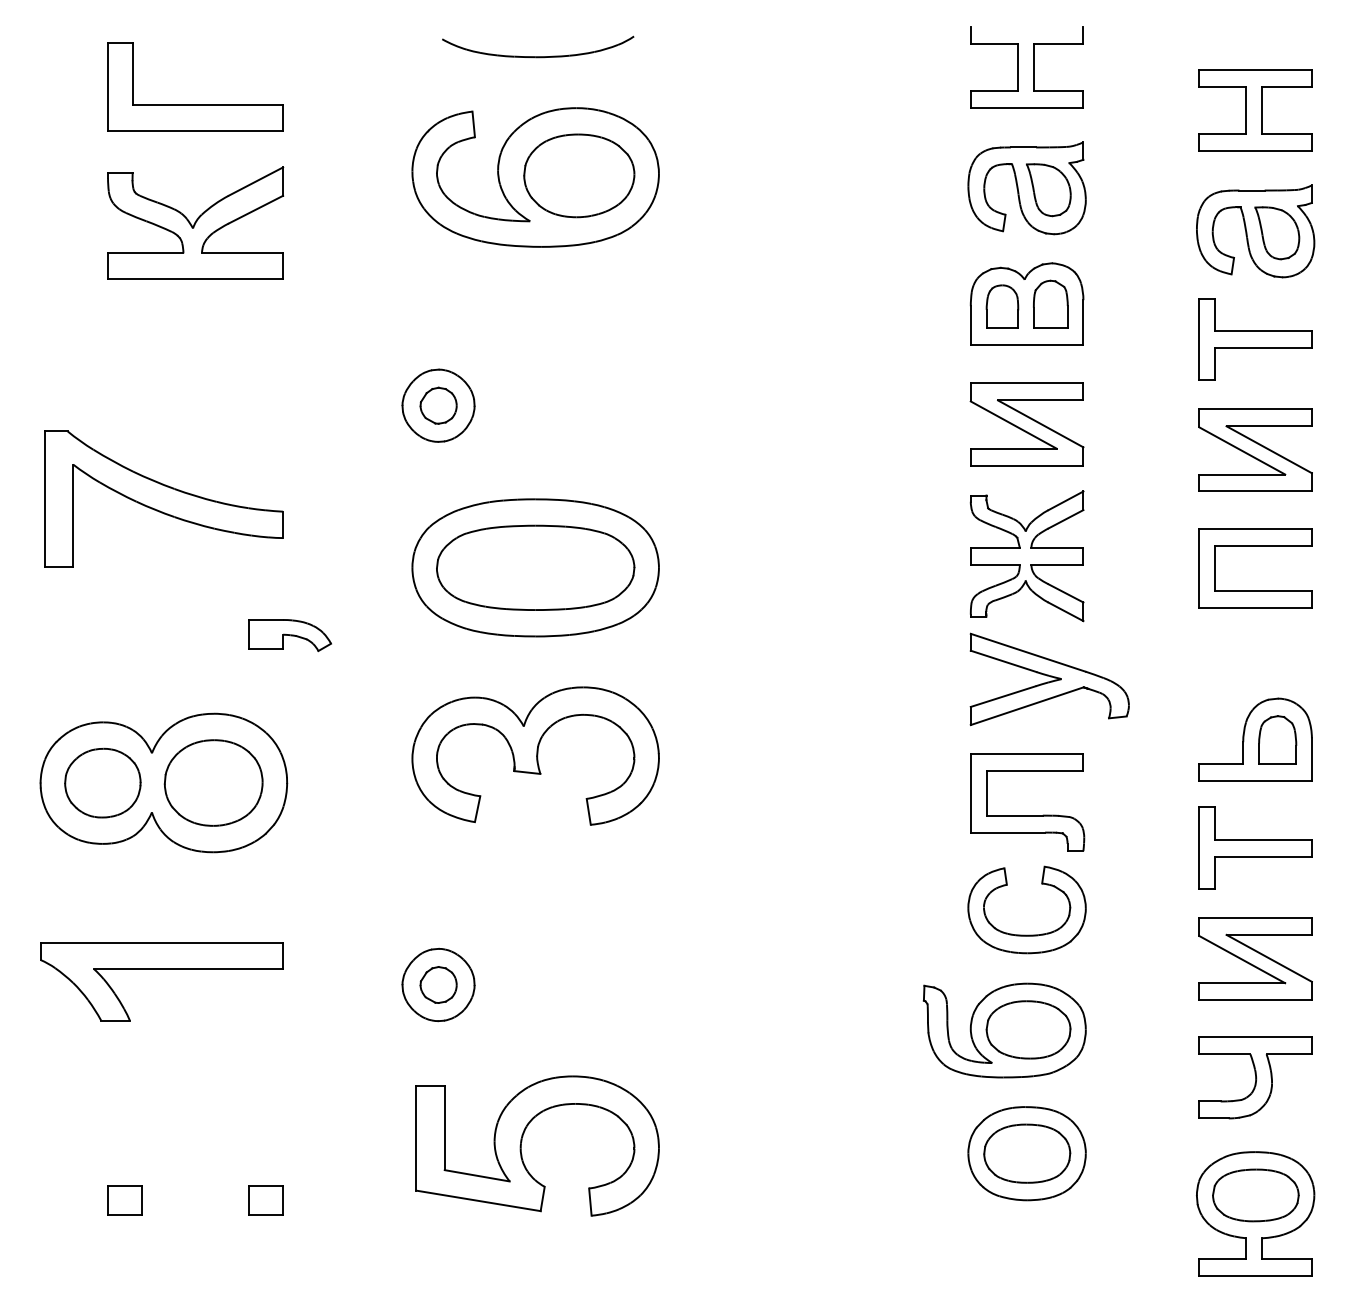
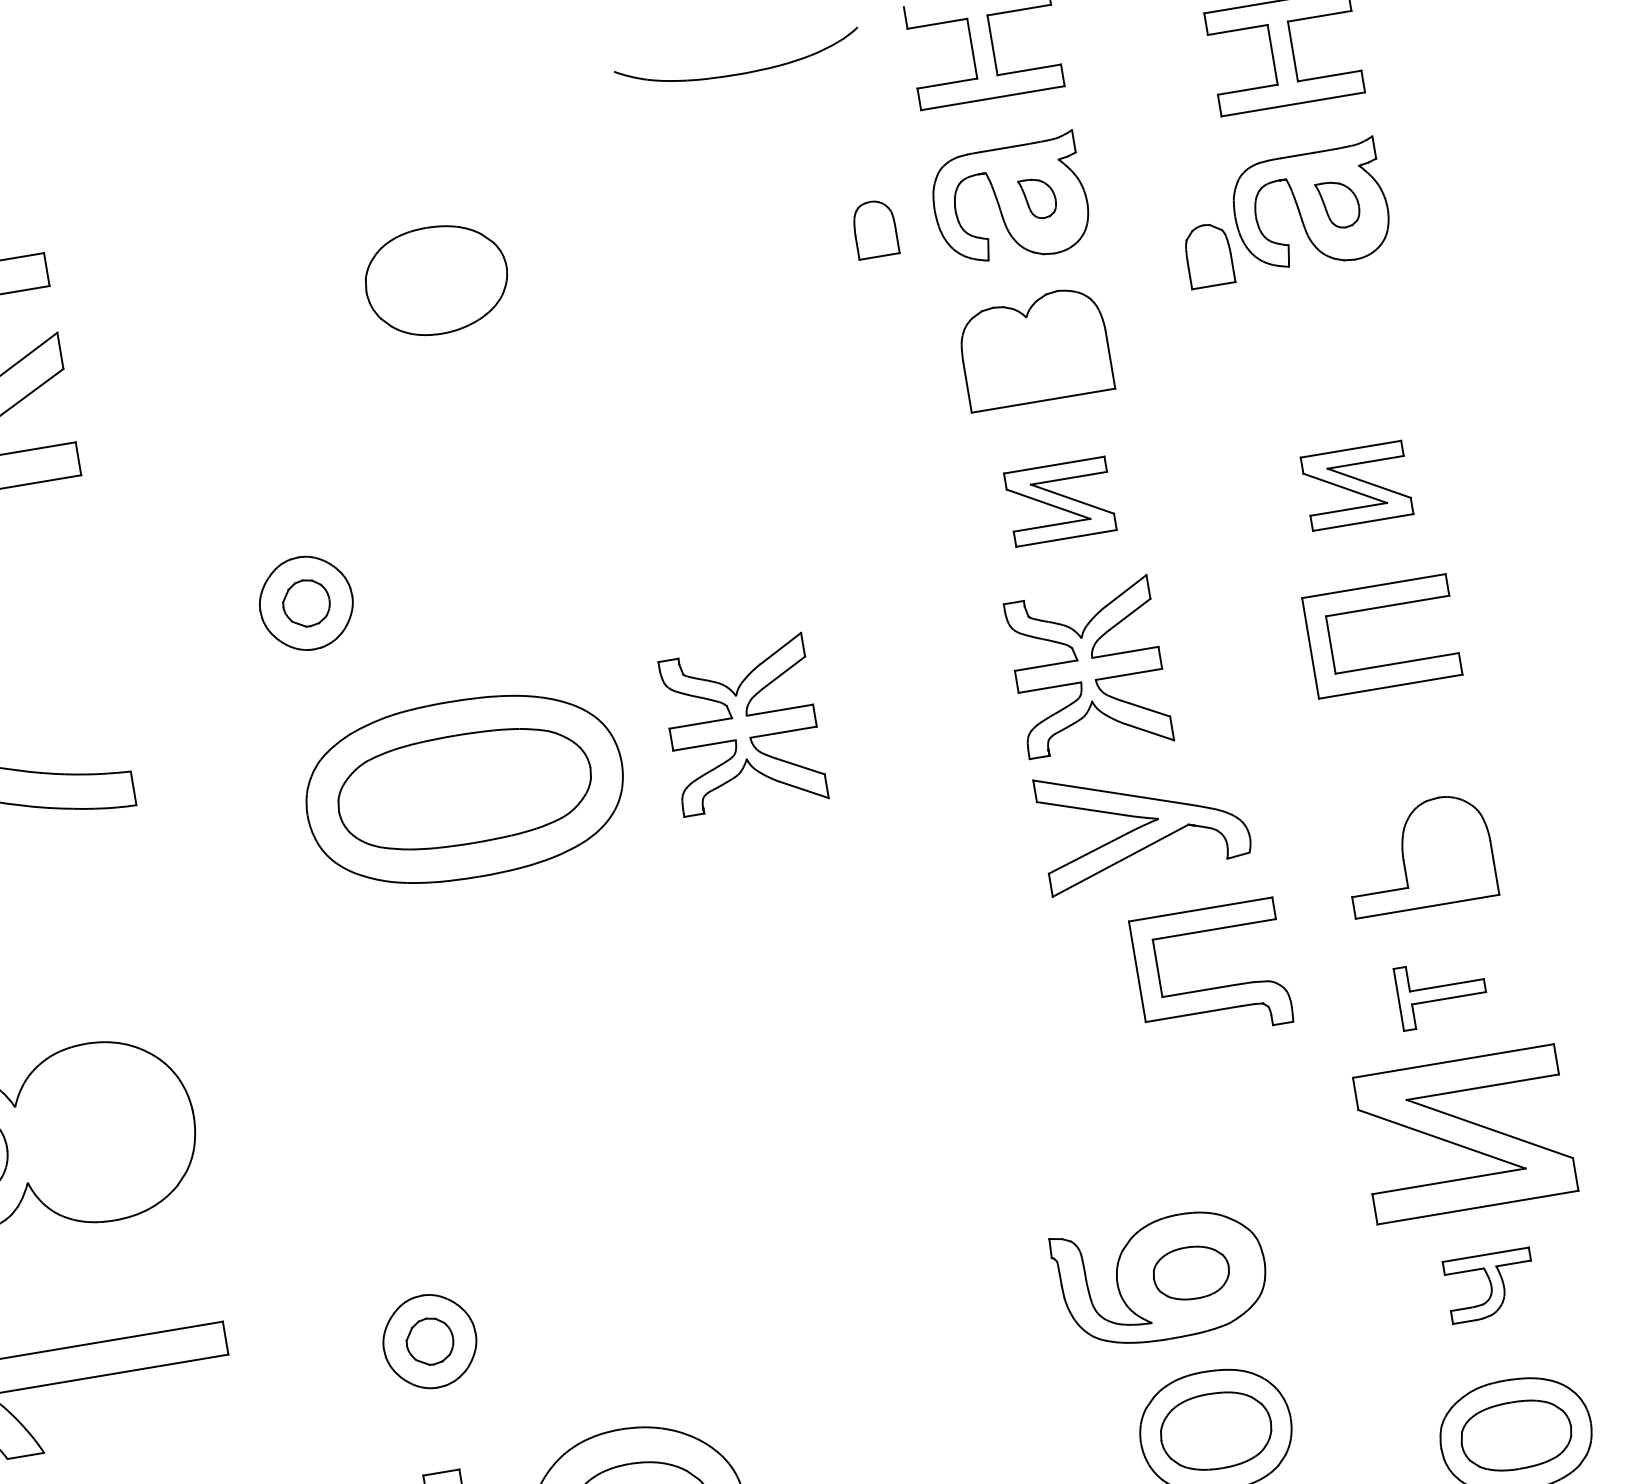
part: (538, 56) -> (740, 73), moved
part: (535, 177) -> (381, 291), removed
part: (1048, 190) -> (1037, 198), size x0.6
part: (1277, 233) -> (1338, 204), size x0.7
part: (1050, 303) -> (1208, 254), moved
part: (1002, 306) -> (875, 228), moved
part: (1255, 339) -> (1333, 344), removed
part: (1026, 424) -> (1059, 501), size x0.7
part: (1255, 449) -> (1356, 484), size x0.7
part: (755, 556) -> (742, 727), added
part: (289, 635) -> (165, 927), removed
part: (1277, 739) -> (1446, 849), removed
part: (535, 755) -> (504, 1028), removed
part: (213, 782) -> (99, 1131), removed
part: (1027, 815) -> (1214, 988), moved
part: (1255, 847) -> (1441, 992), size x0.6
part: (1026, 934) -> (1168, 1151), removed
part: (1255, 958) -> (1465, 1133), size x1.4
part: (1028, 1029) -> (1191, 1272), size x0.7
part: (1255, 1077) -> (1490, 1285), size x0.6

